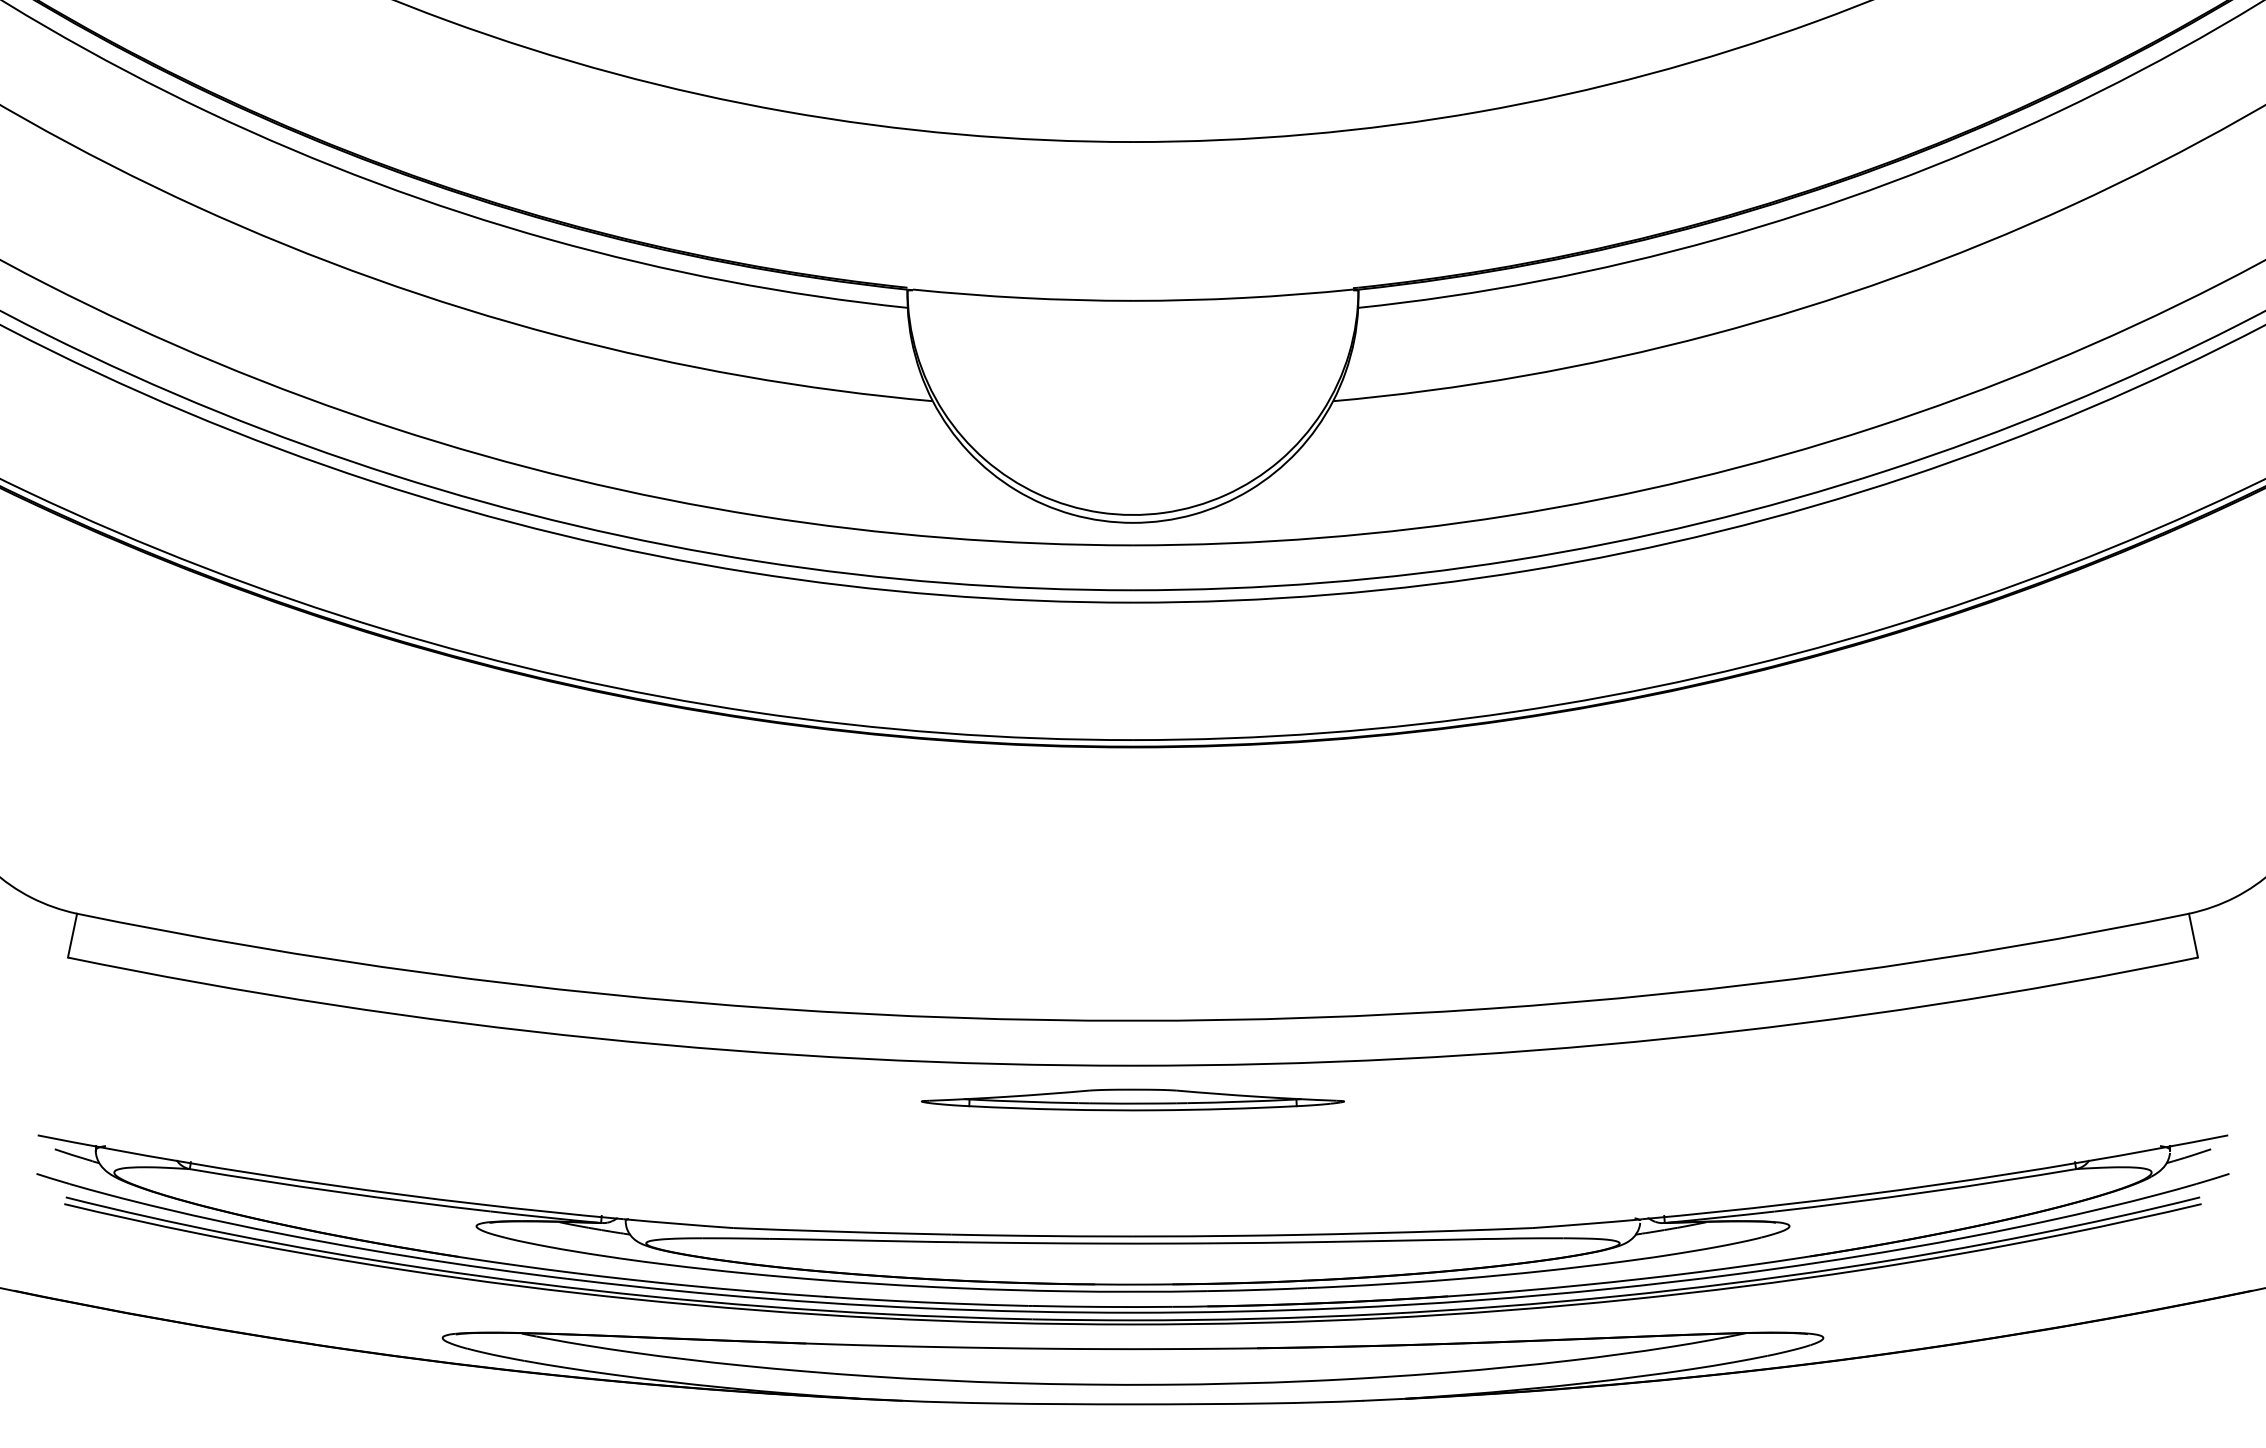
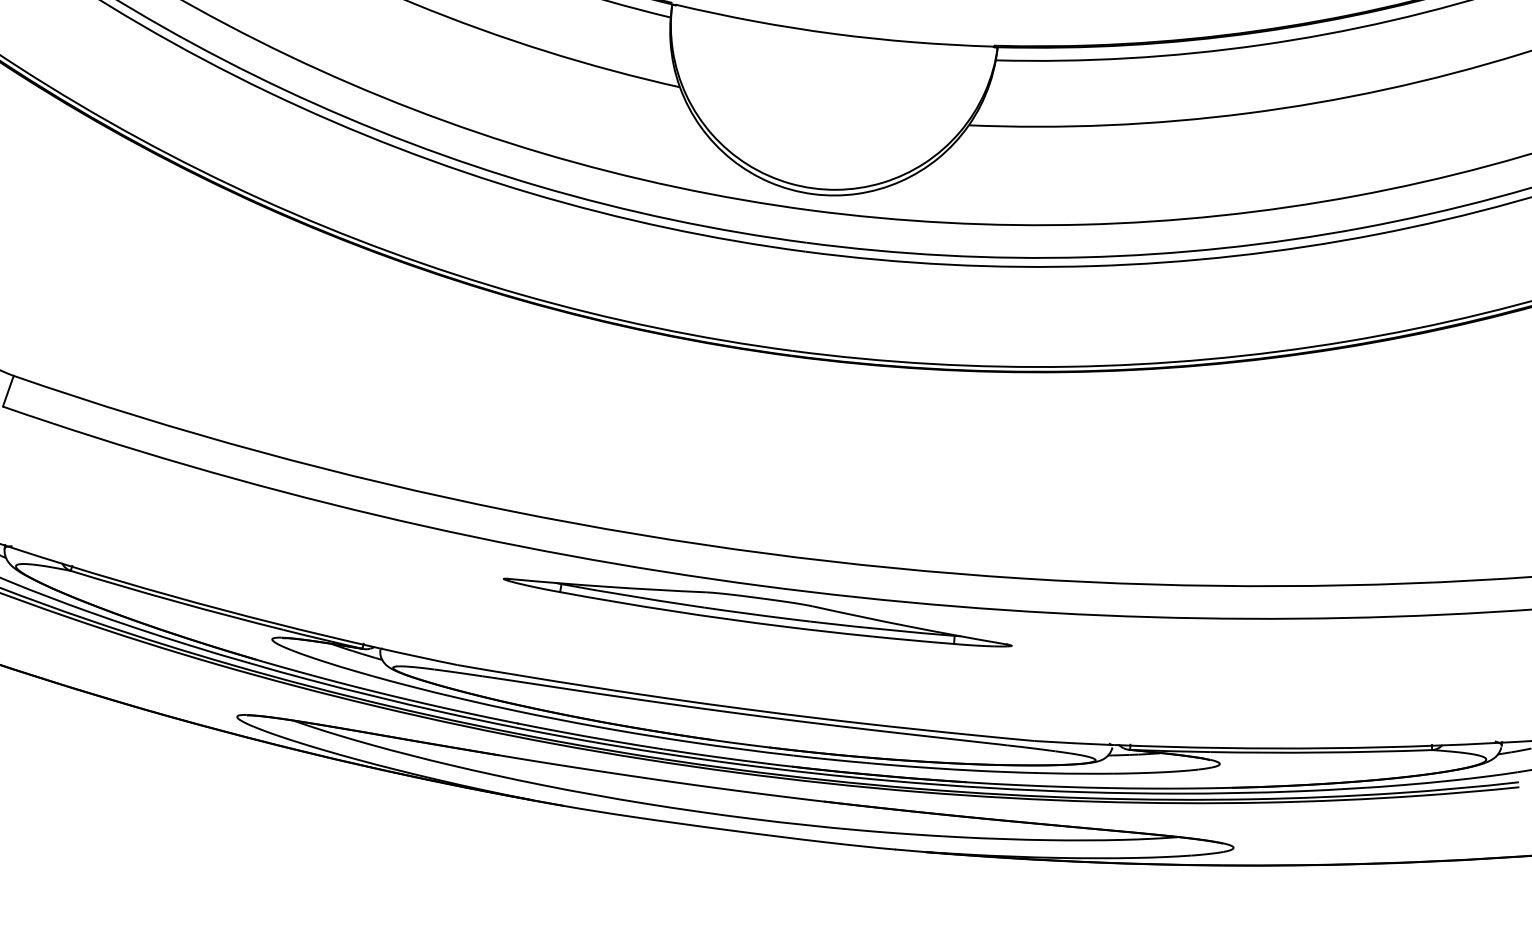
part: (1132, 1099) -> (757, 610), size x1.67

